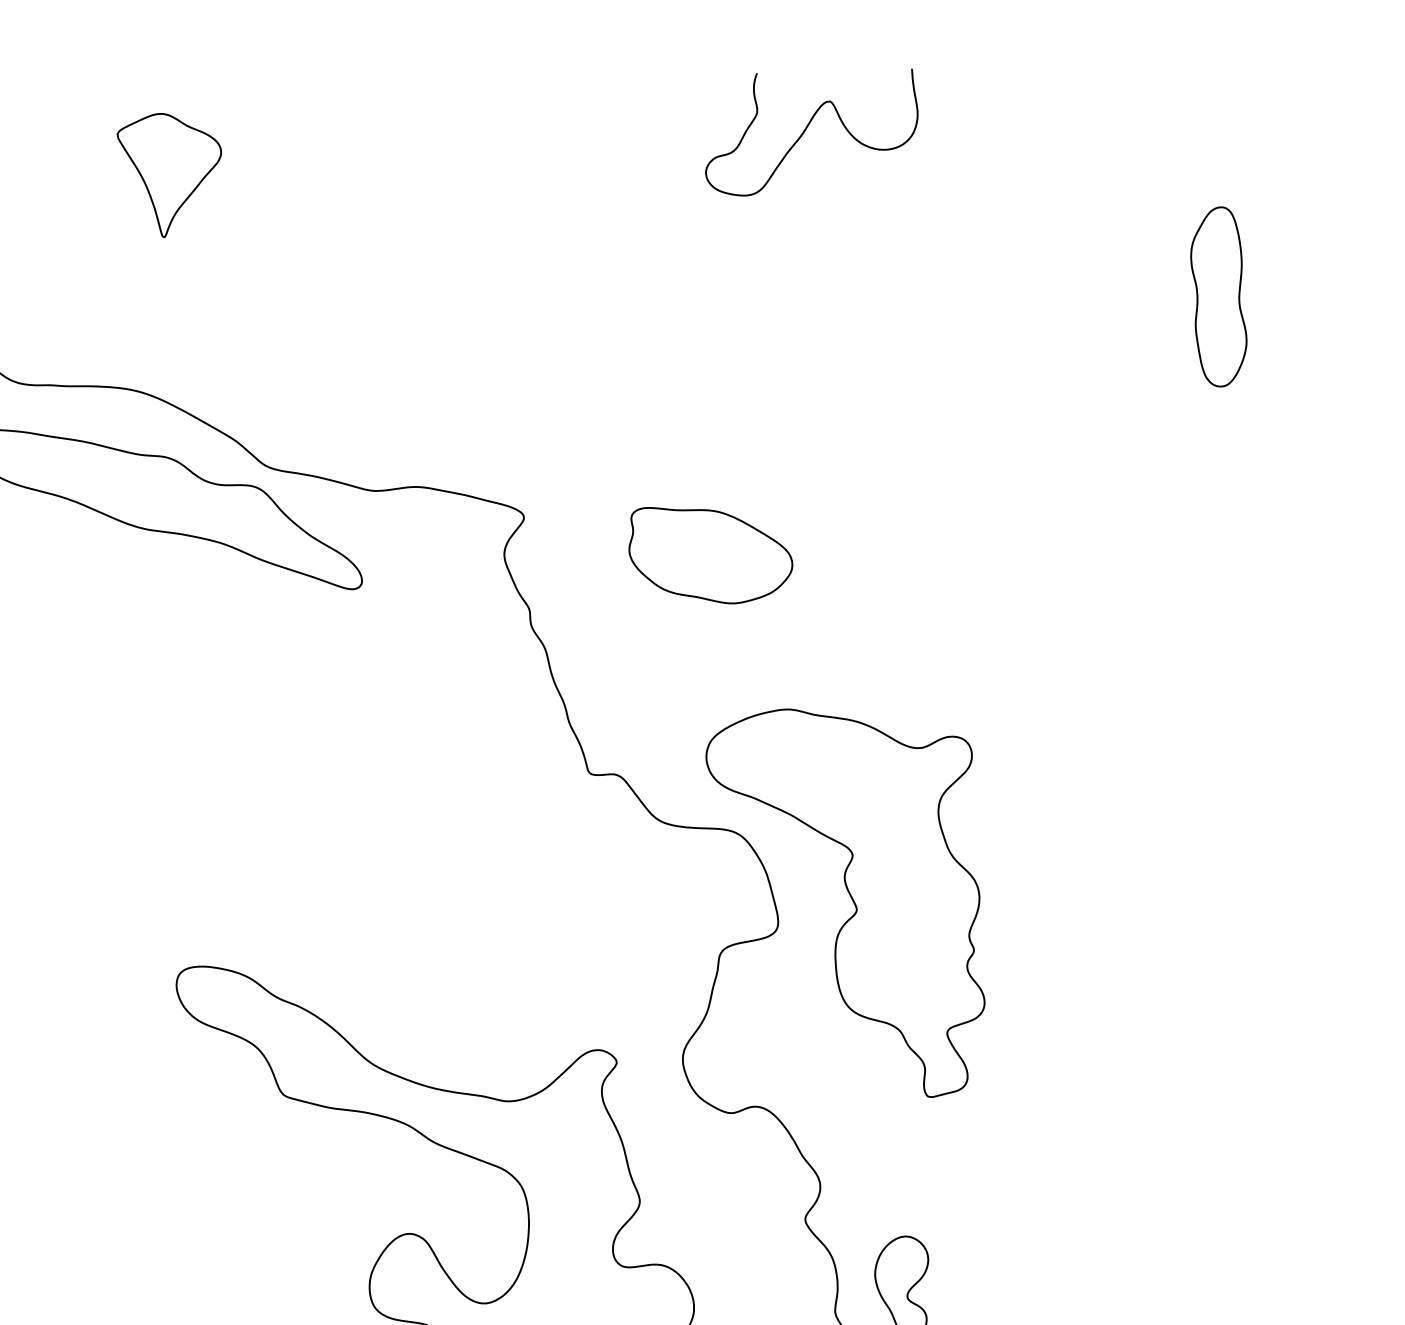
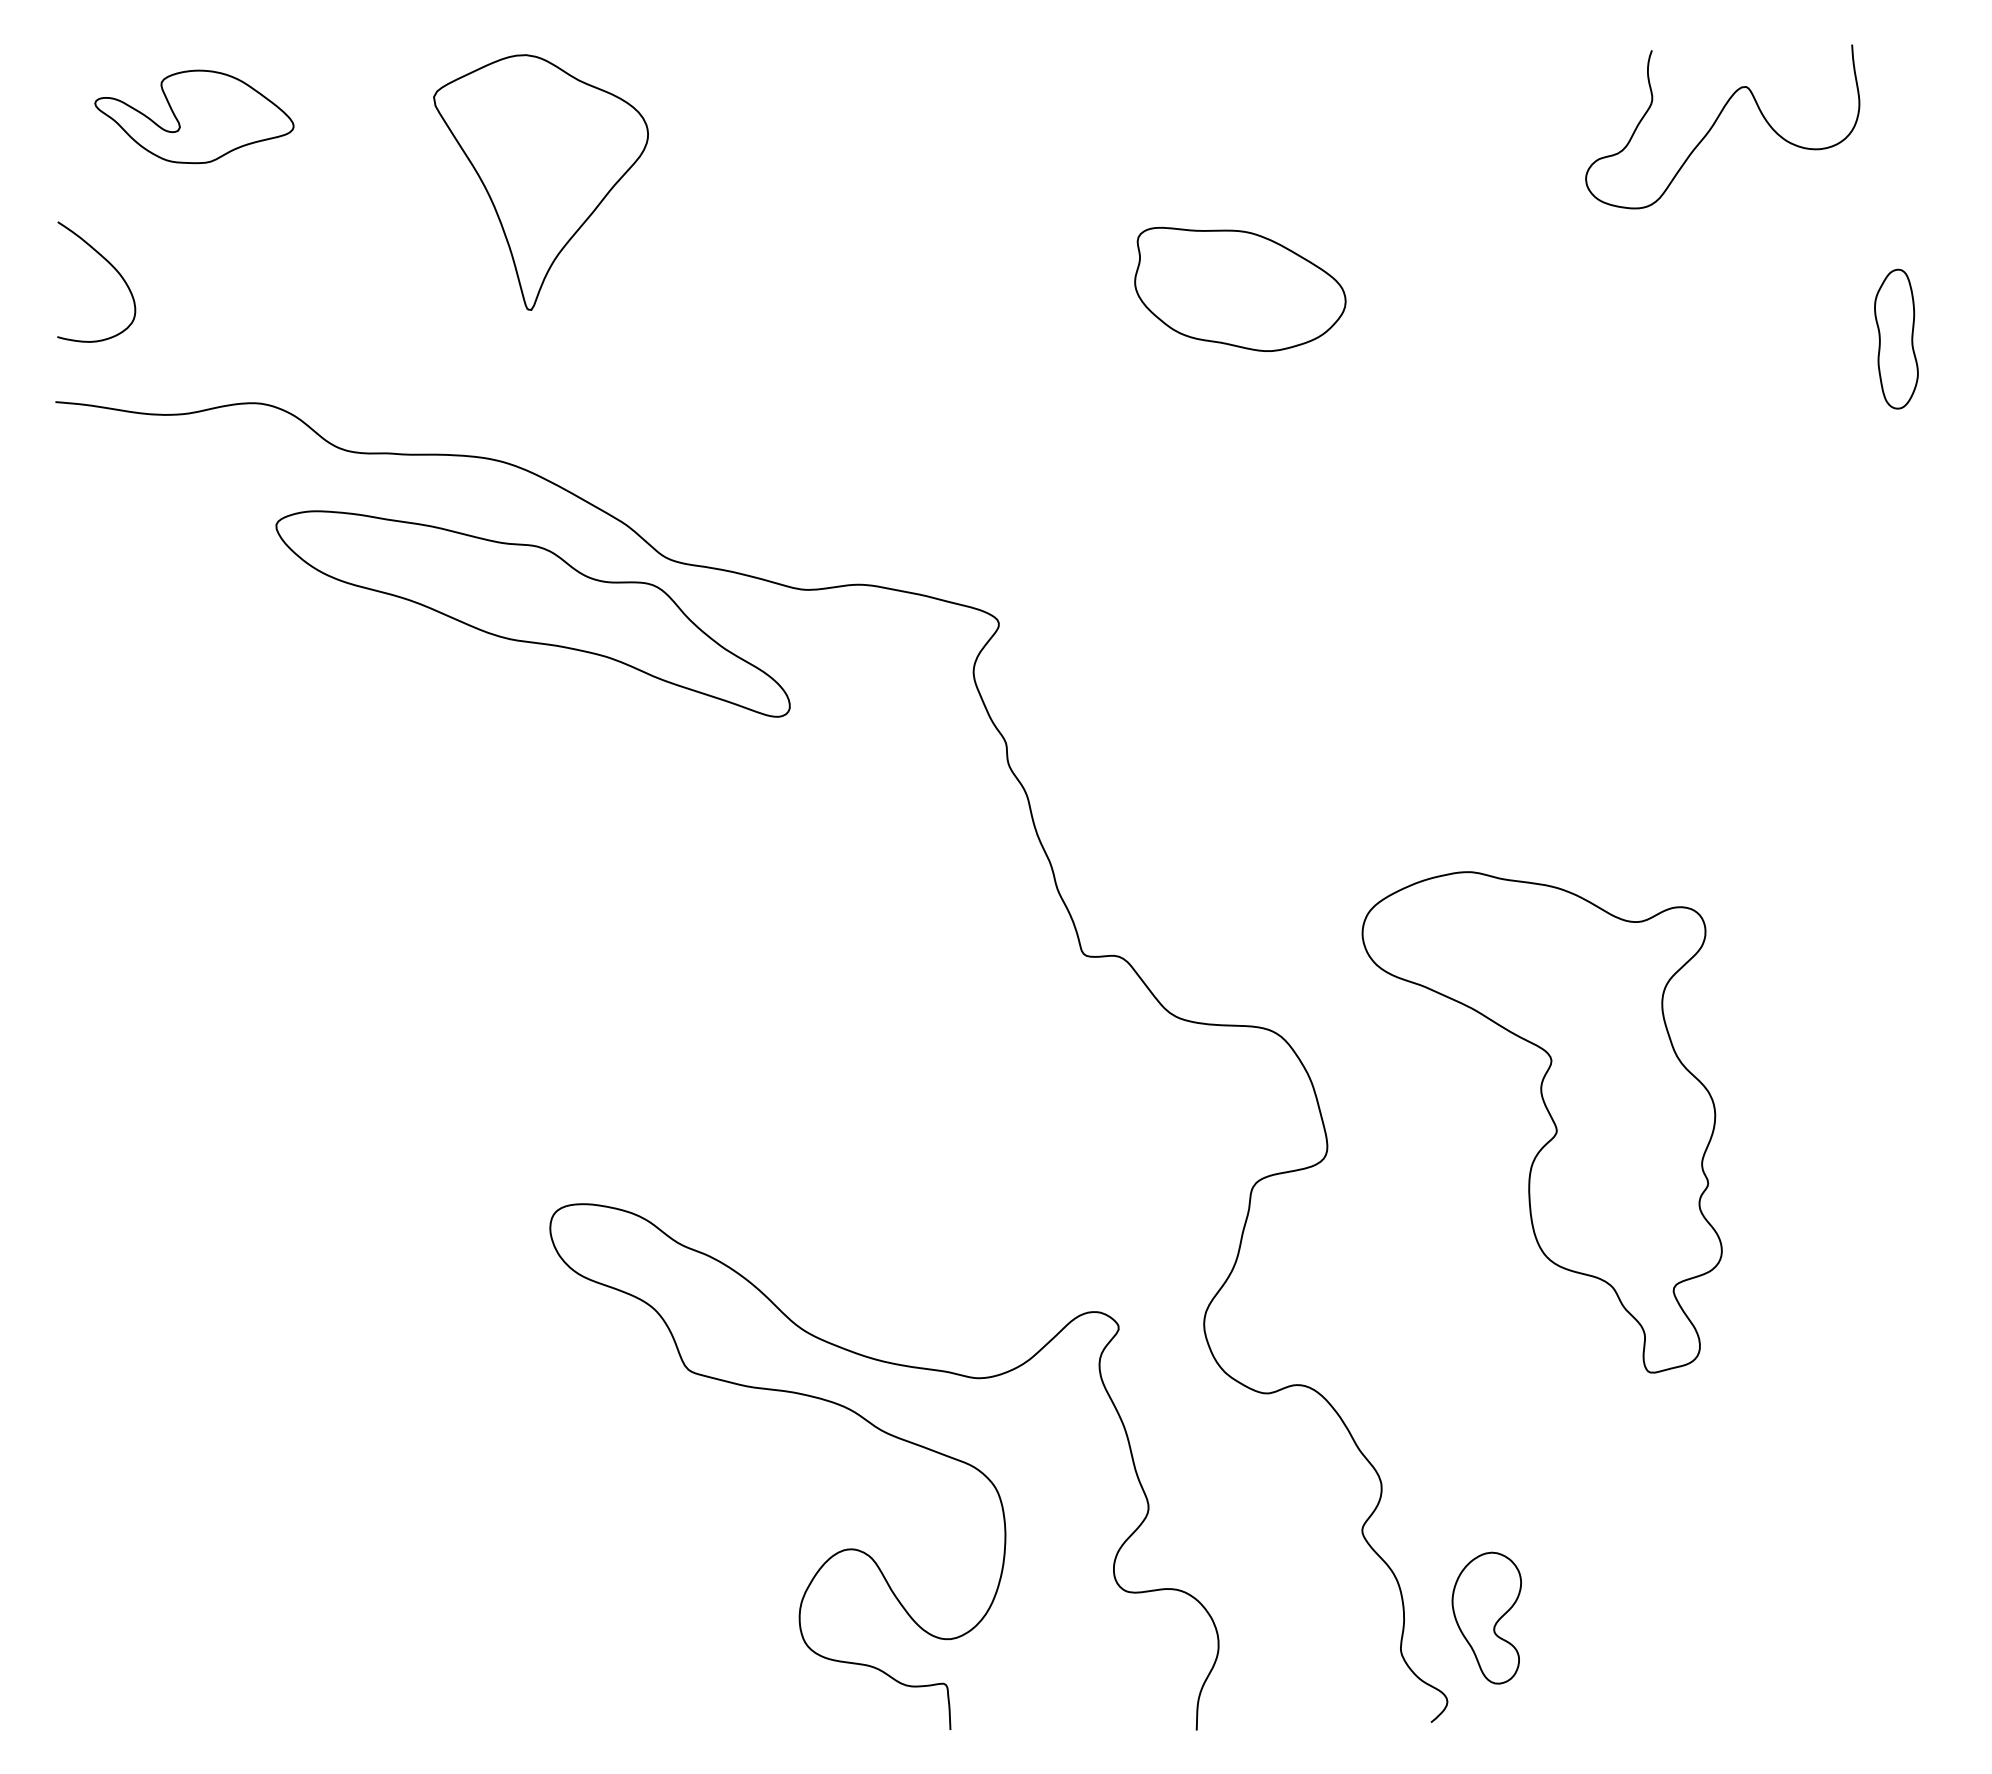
curve: (806, 129) -> (1715, 123), moved
part: (168, 175) -> (540, 182), size x1.6
part: (1218, 296) -> (1896, 338), size x0.6
part: (710, 555) -> (1240, 289), moved
part: (851, 899) -> (1550, 1117), moved

